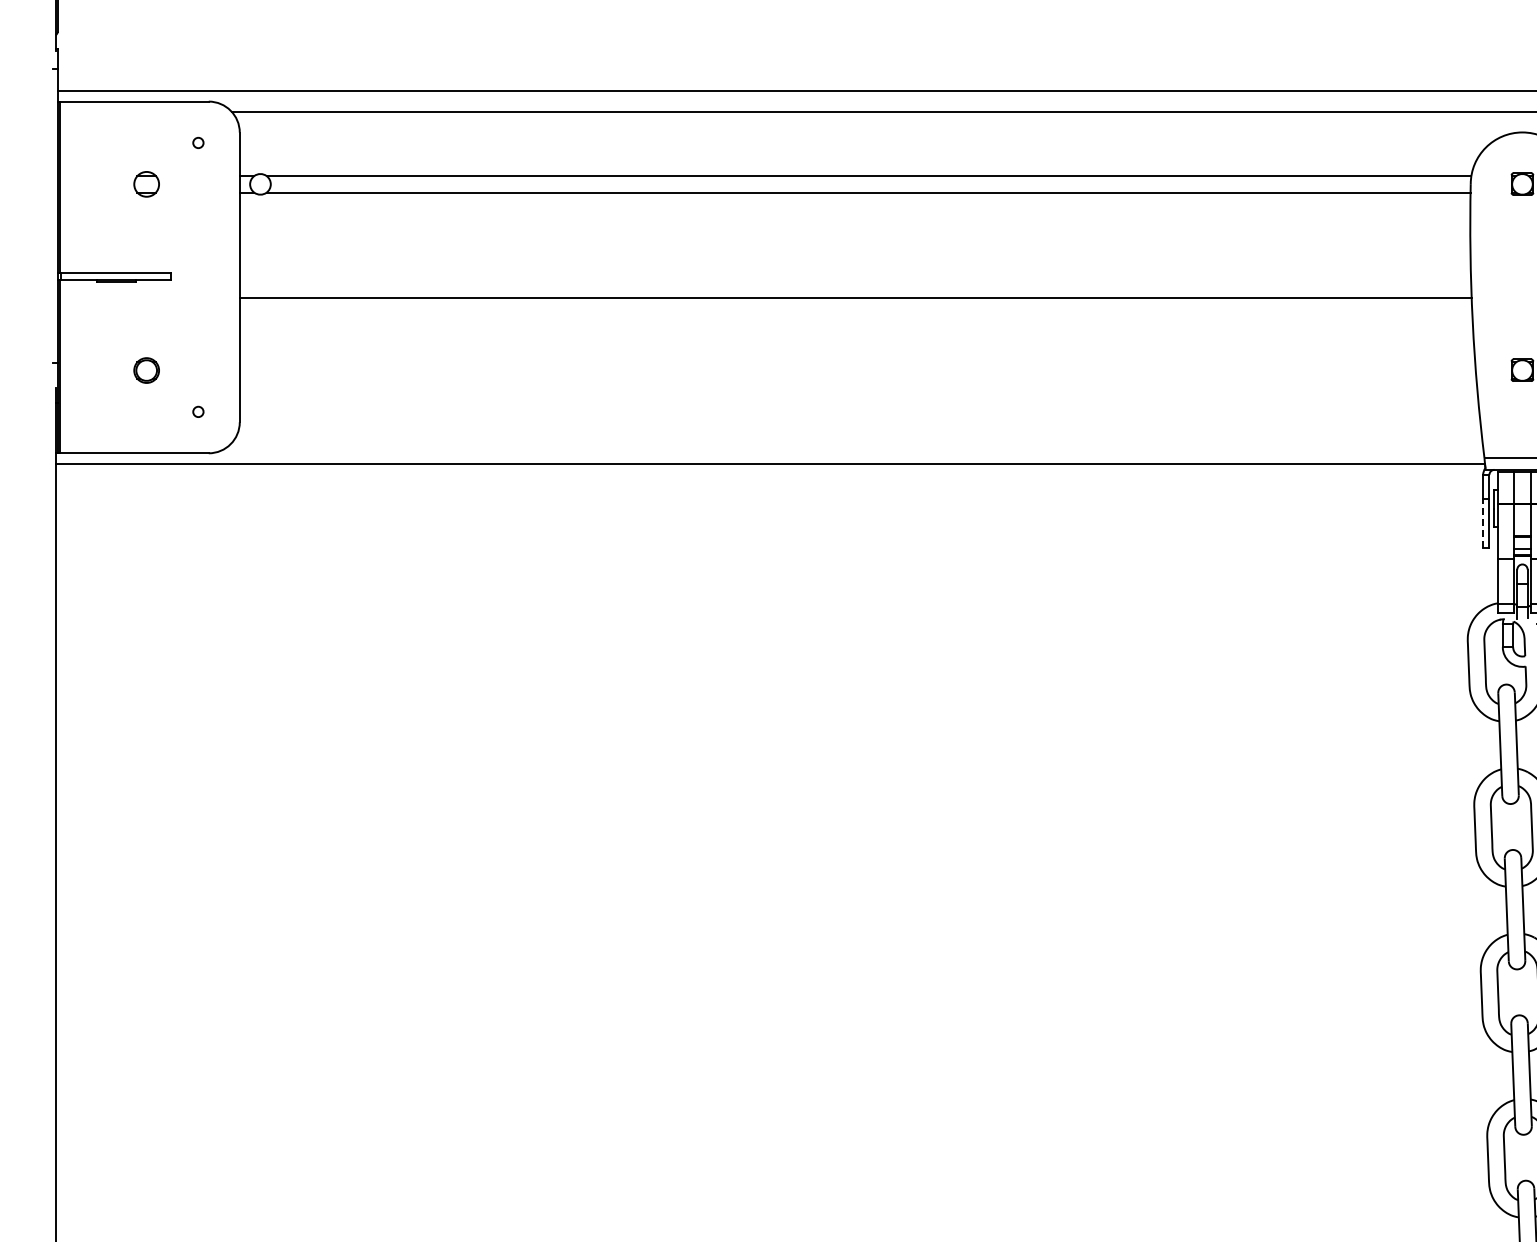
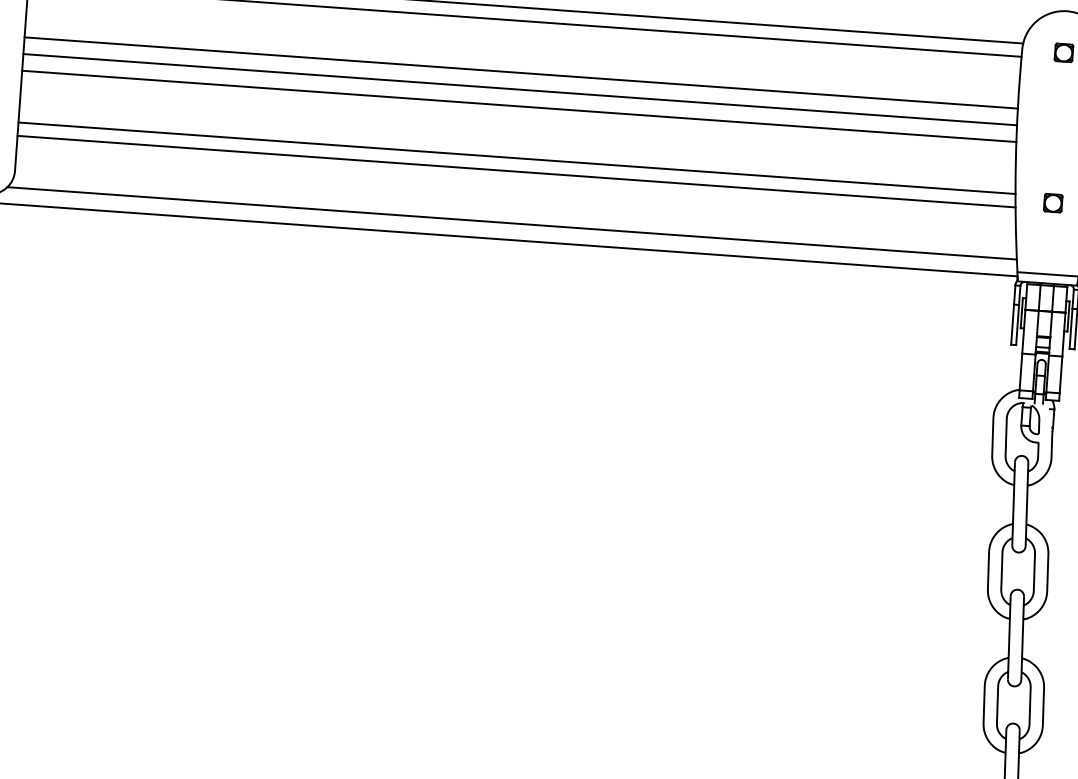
line: (854, 256) -> (520, 72), added
line: (855, 277) -> (520, 89), added
line: (857, 362) -> (516, 158), added
line: (857, 378) -> (516, 171), added
line: (856, 442) -> (511, 222), added
line: (1483, 523) -> (1012, 324), dashed -> solid

